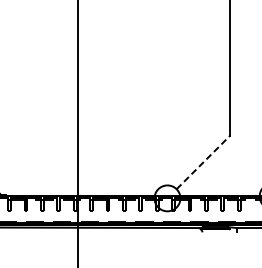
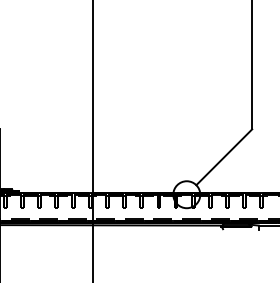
line: (203, 161) -> (224, 156), dashed -> solid

